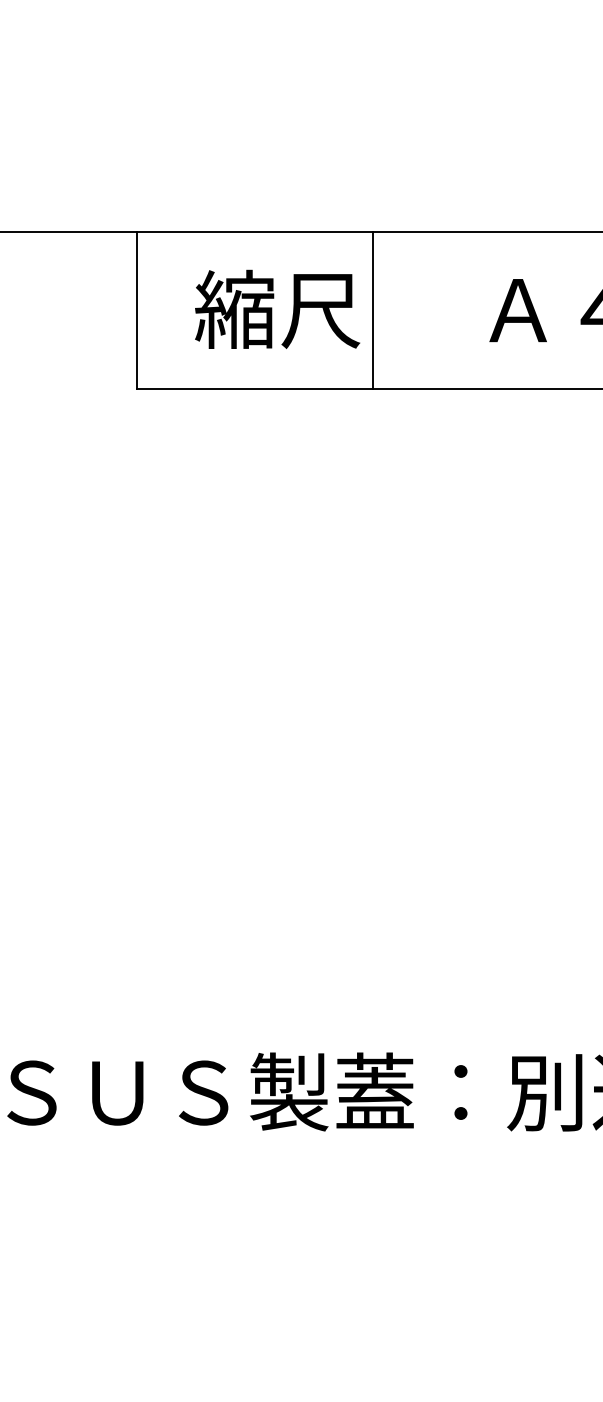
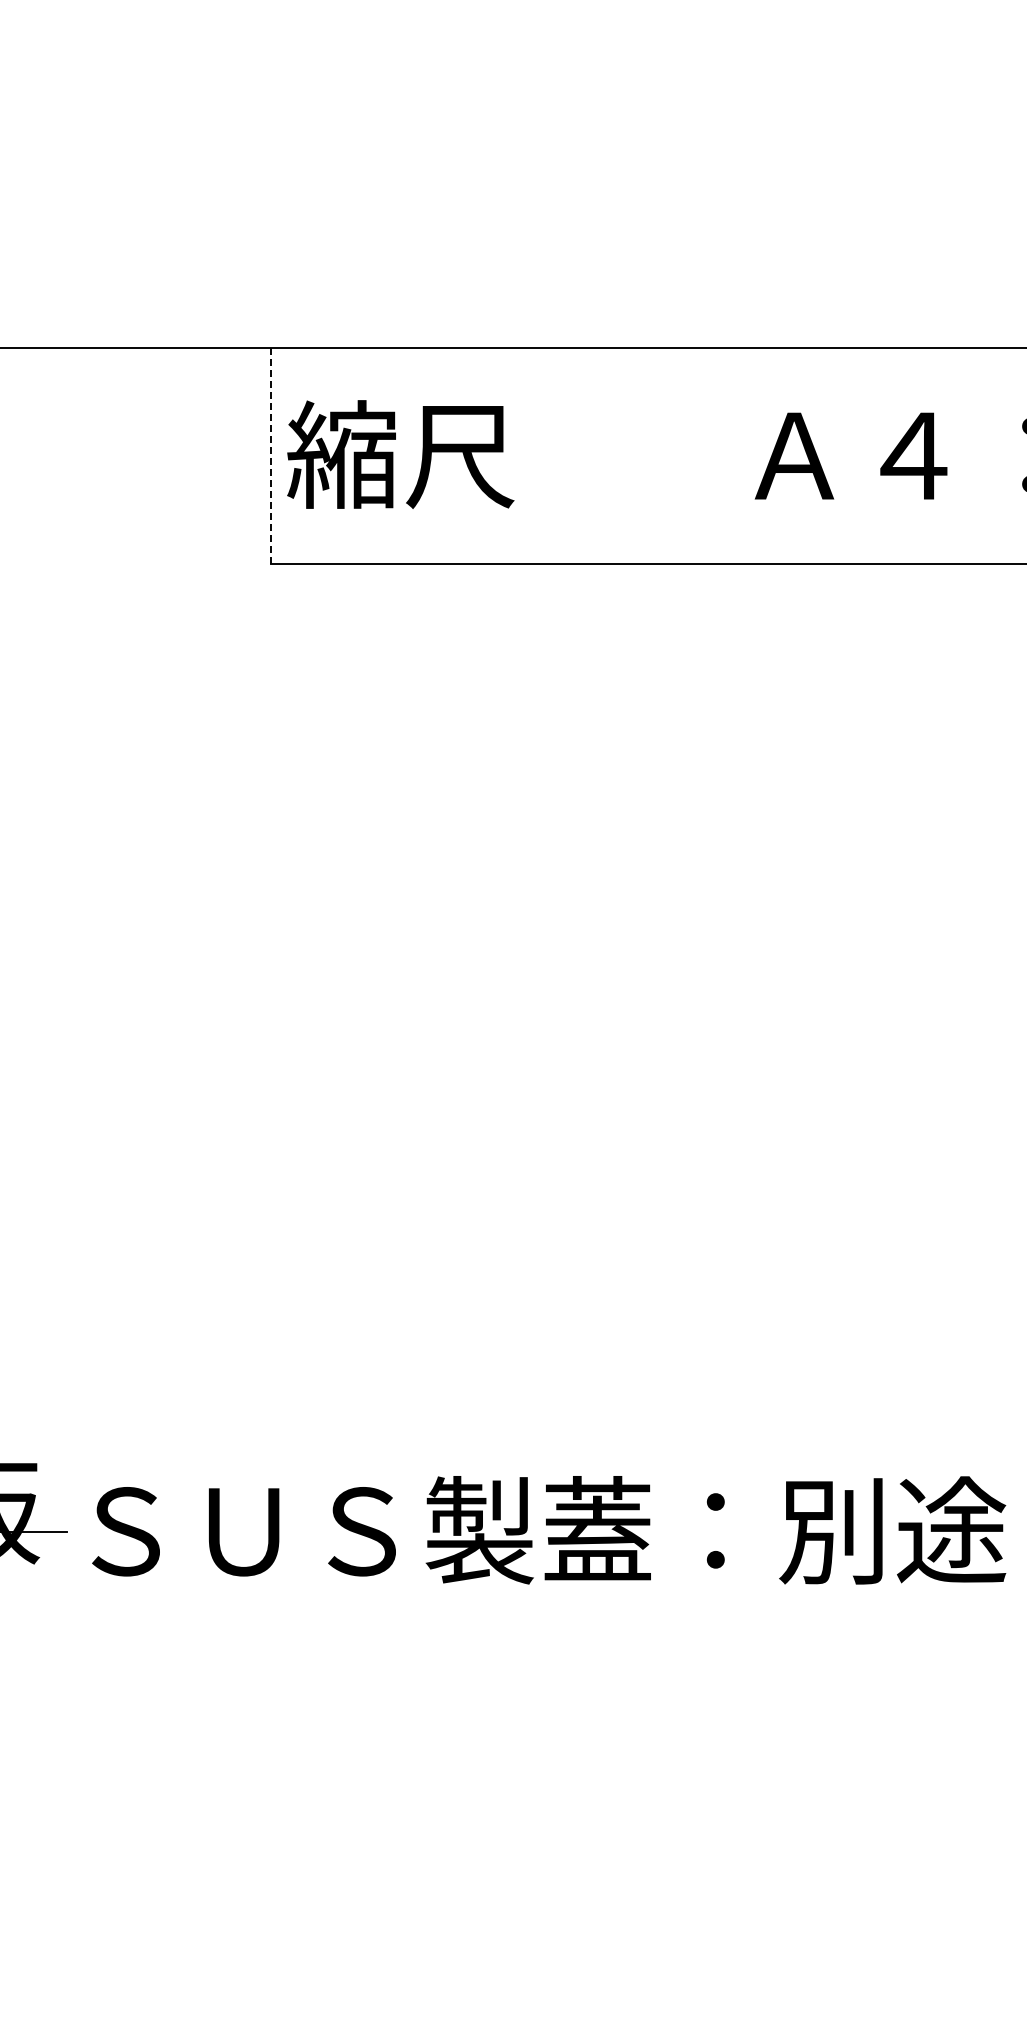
text: (277, 309) -> (400, 454), moved
line: (137, 310) -> (271, 456), solid -> dashed
line: (373, 310) -> (595, 456), removed

